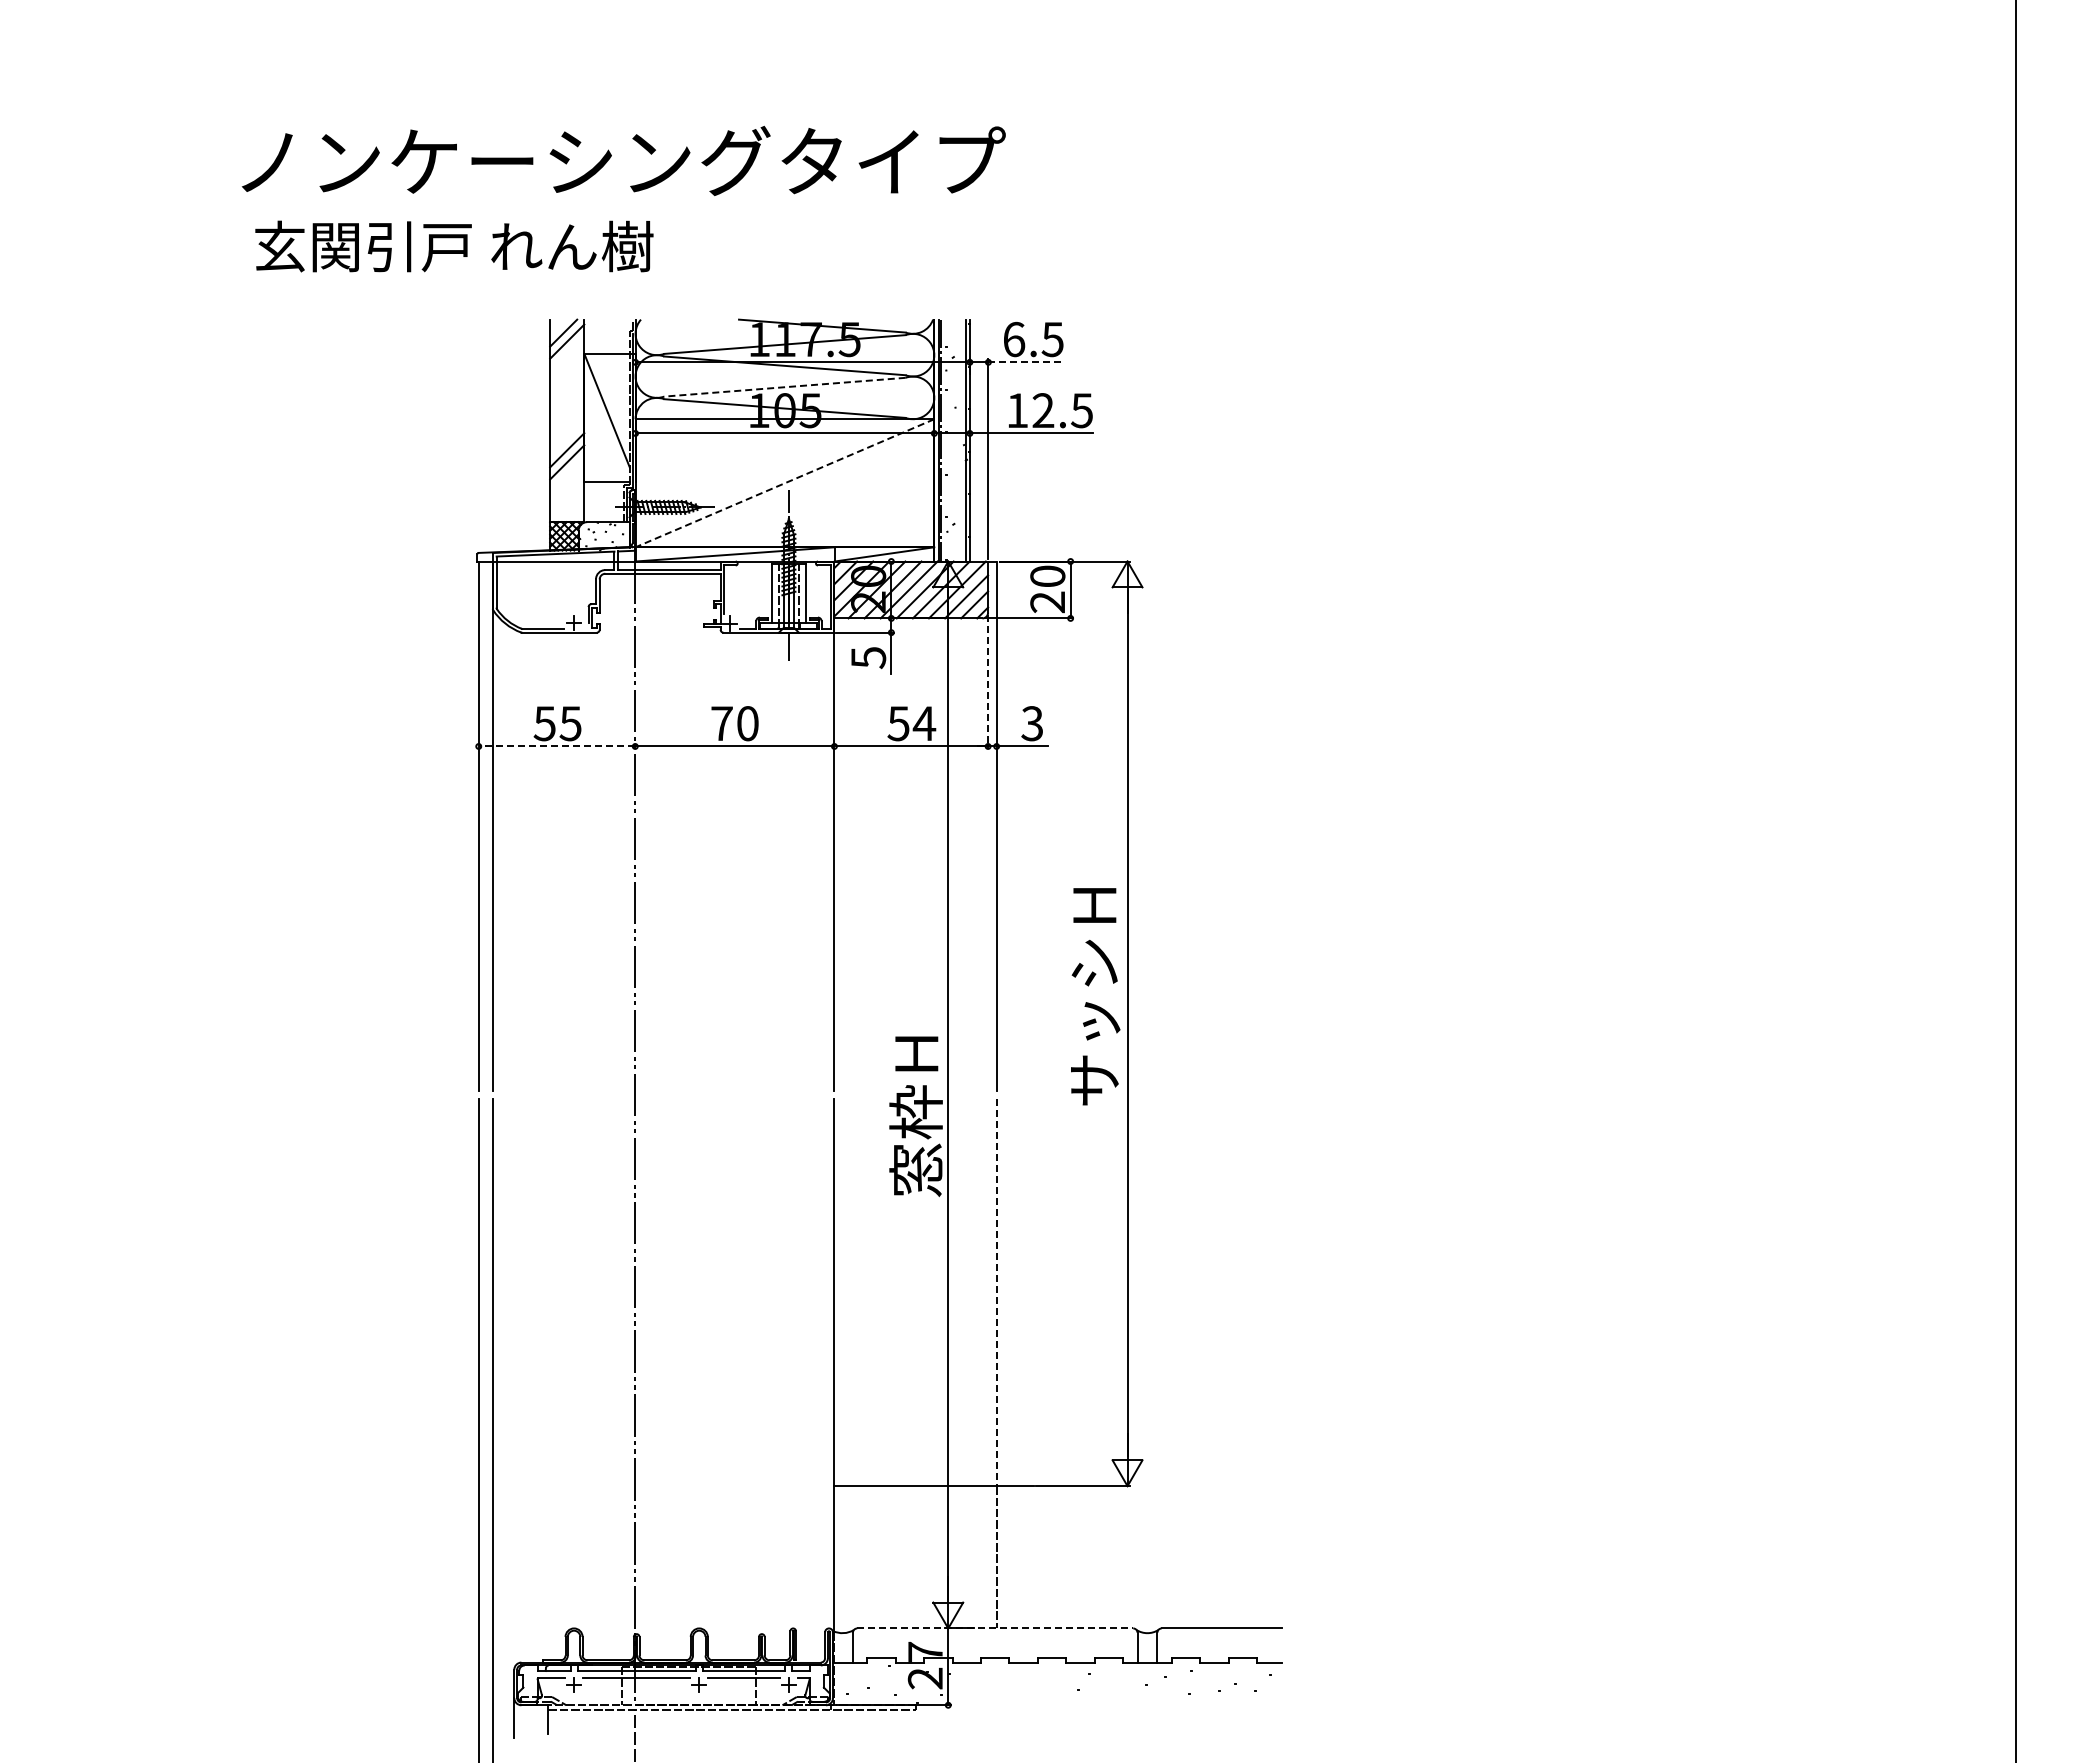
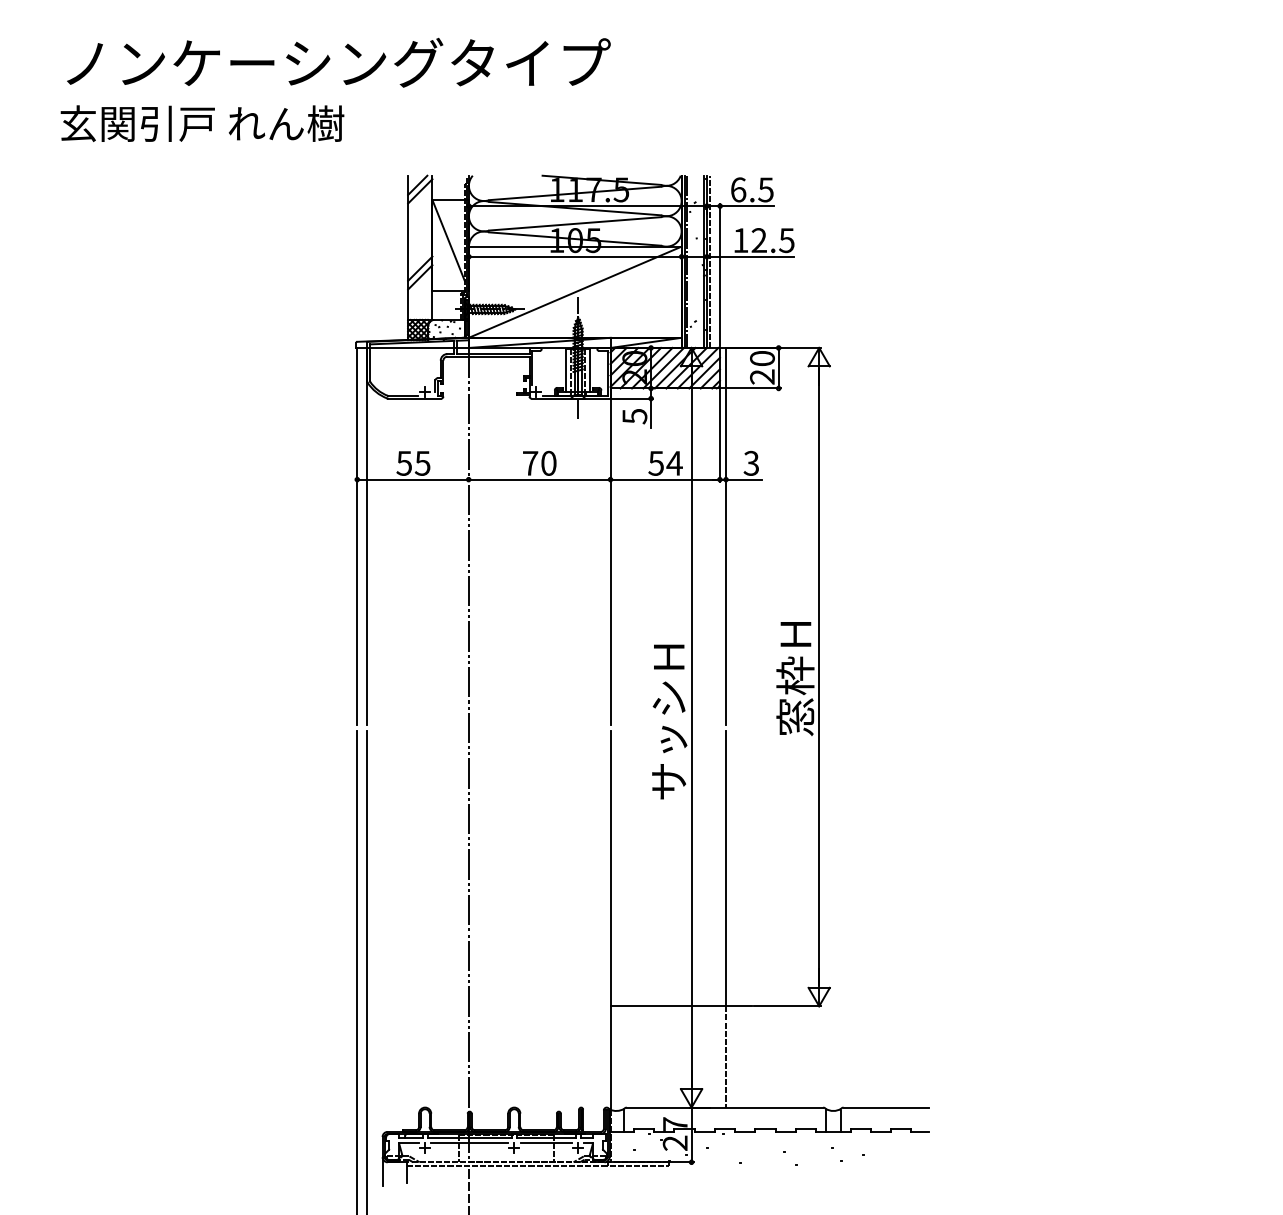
text: (623, 160) -> (338, 62), moved
text: (454, 246) -> (202, 123), moved
line: (1026, 362) -> (747, 206), dashed -> solid
line: (784, 387) -> (574, 224), dashed -> solid
line: (974, 440) -> (710, 261), added
line: (784, 483) -> (574, 292), dashed -> solid
line: (988, 682) -> (720, 434), dashed -> solid
line: (556, 746) -> (412, 479), dashed -> solid
text: (1093, 997) -> (794, 658), サッシＨ -> 窓枠Ｈ
text: (915, 1087) -> (668, 722), 窓枠Ｈ -> サッシＨ
line: (996, 1293) -> (725, 869), dashed -> solid
line: (995, 1628) -> (725, 1107), dashed -> solid

